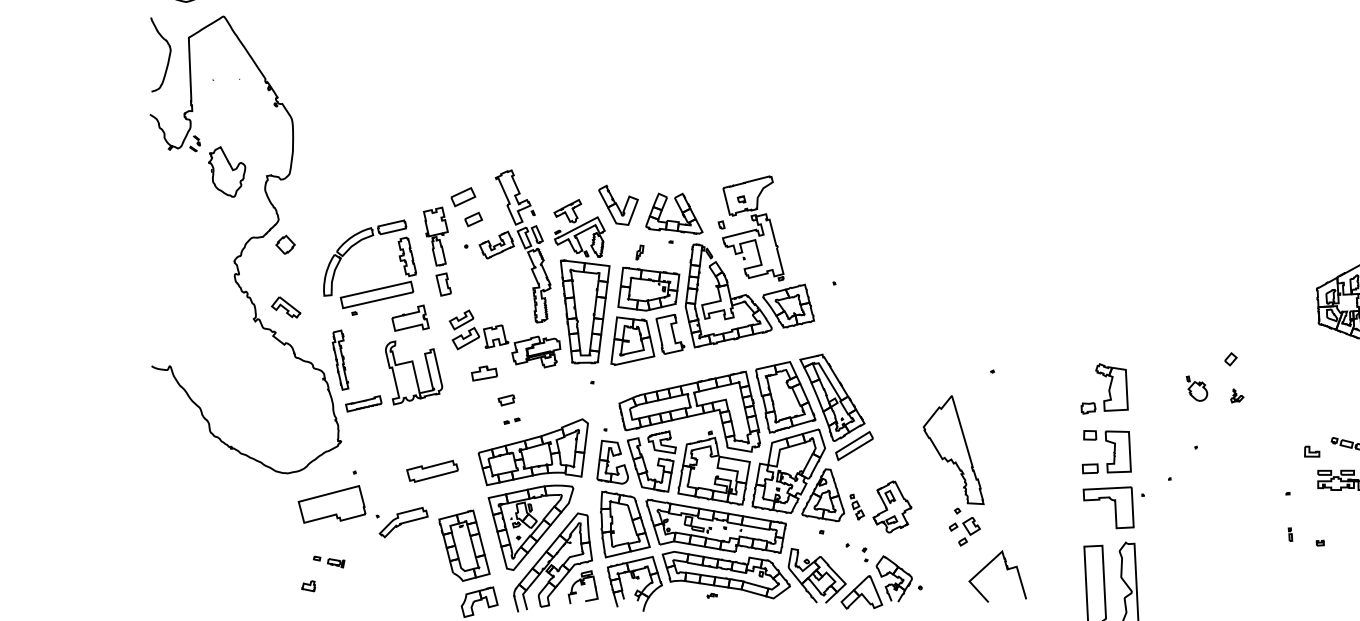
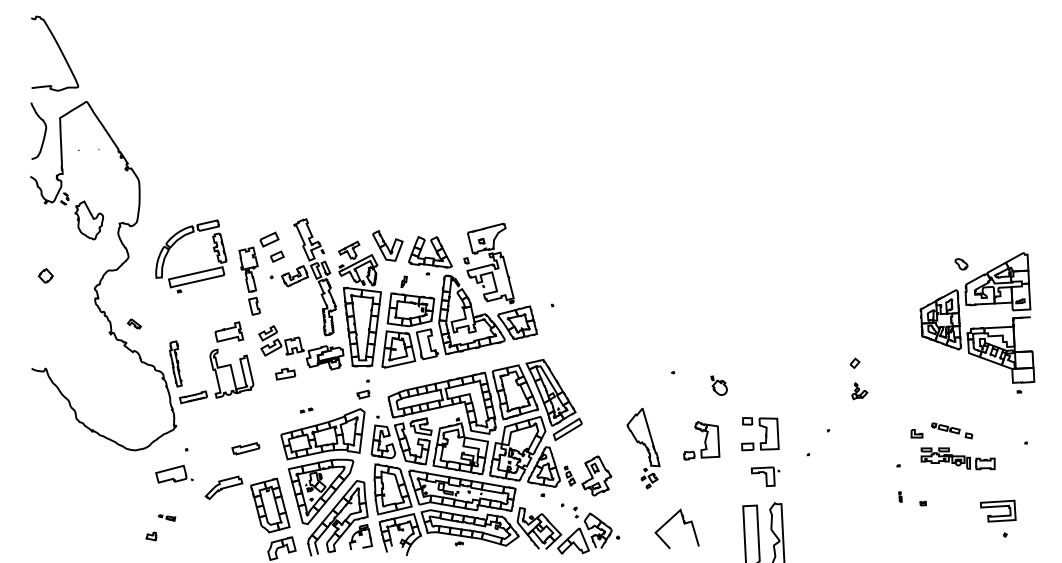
part: (285, 244) -> (45, 275), moved
part: (372, 288) -> (193, 272), moved
part: (286, 307) -> (134, 323), size x0.6
part: (1104, 388) -> (701, 440), moved
part: (1196, 388) -> (718, 385), moved
part: (1236, 396) -> (859, 391), size x1.6
part: (506, 400) -> (363, 394), moved
part: (431, 470) -> (245, 448), size x0.7
part: (953, 470) -> (643, 448), size x0.7
part: (338, 505) -> (174, 474), size x0.6
part: (1113, 507) -> (765, 476), size x0.6
part: (328, 561) -> (166, 517), size x0.7

